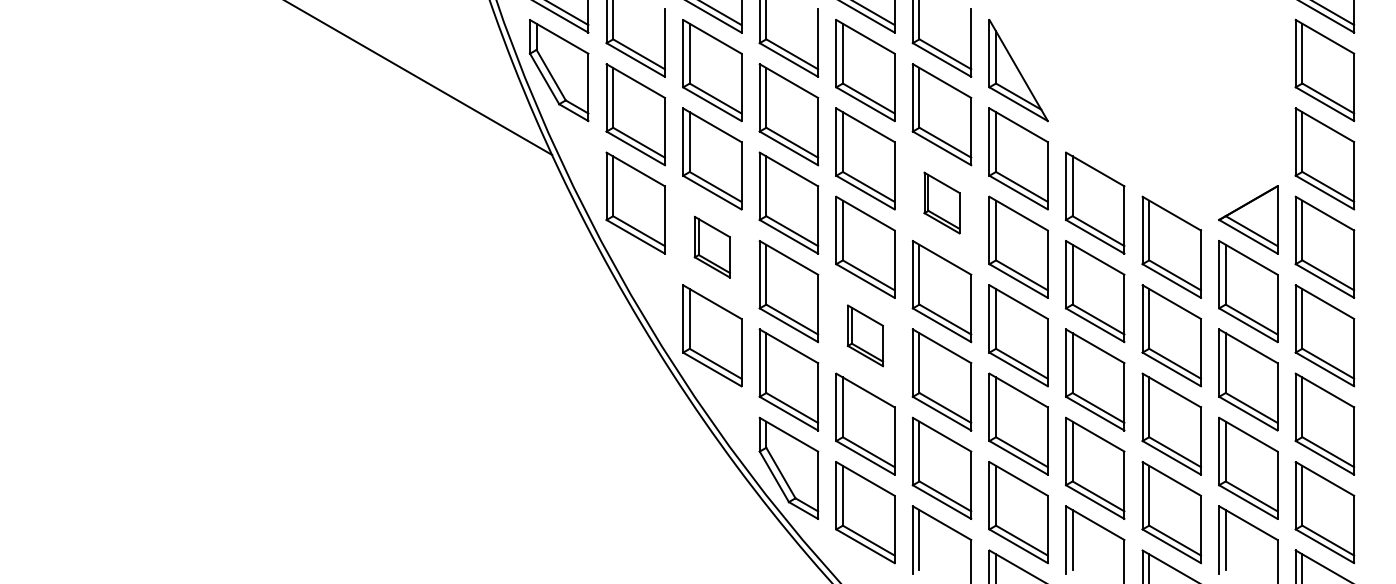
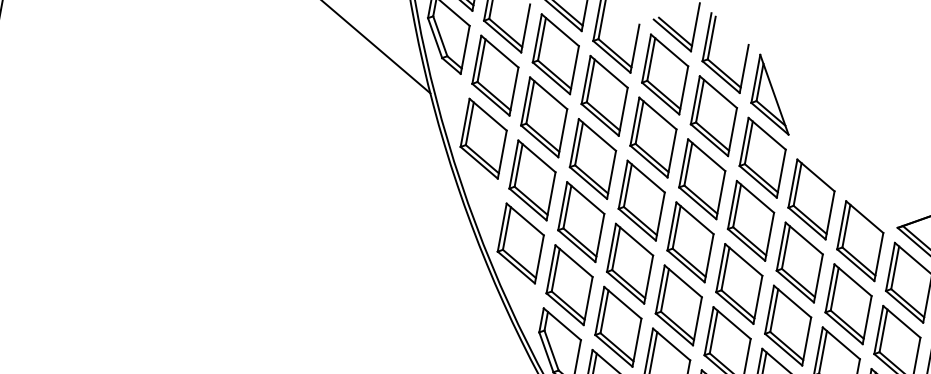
part: (941, 202) -> (701, 178), size x1.67
part: (712, 246) -> (532, 179), size x1.67
part: (865, 335) -> (630, 263), size x1.67

